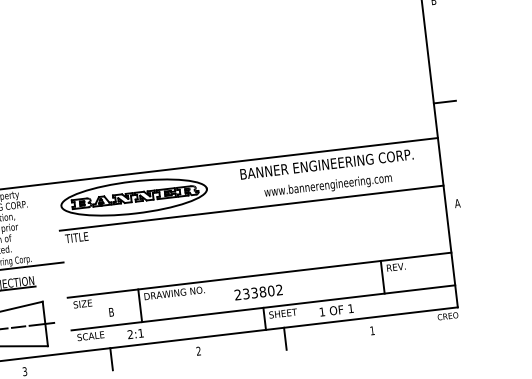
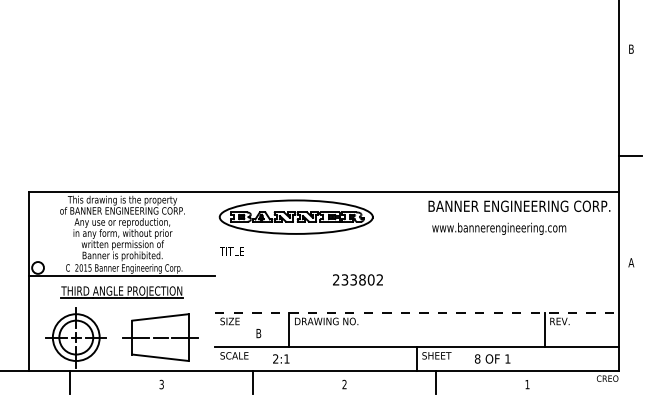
text: (326, 163) -> (519, 205), moved
line: (251, 208) -> (416, 242), removed
line: (260, 275) -> (417, 313), solid -> dashed
text: (258, 292) -> (357, 279), moved
text: (322, 311) -> (477, 358), 1 -> 8

